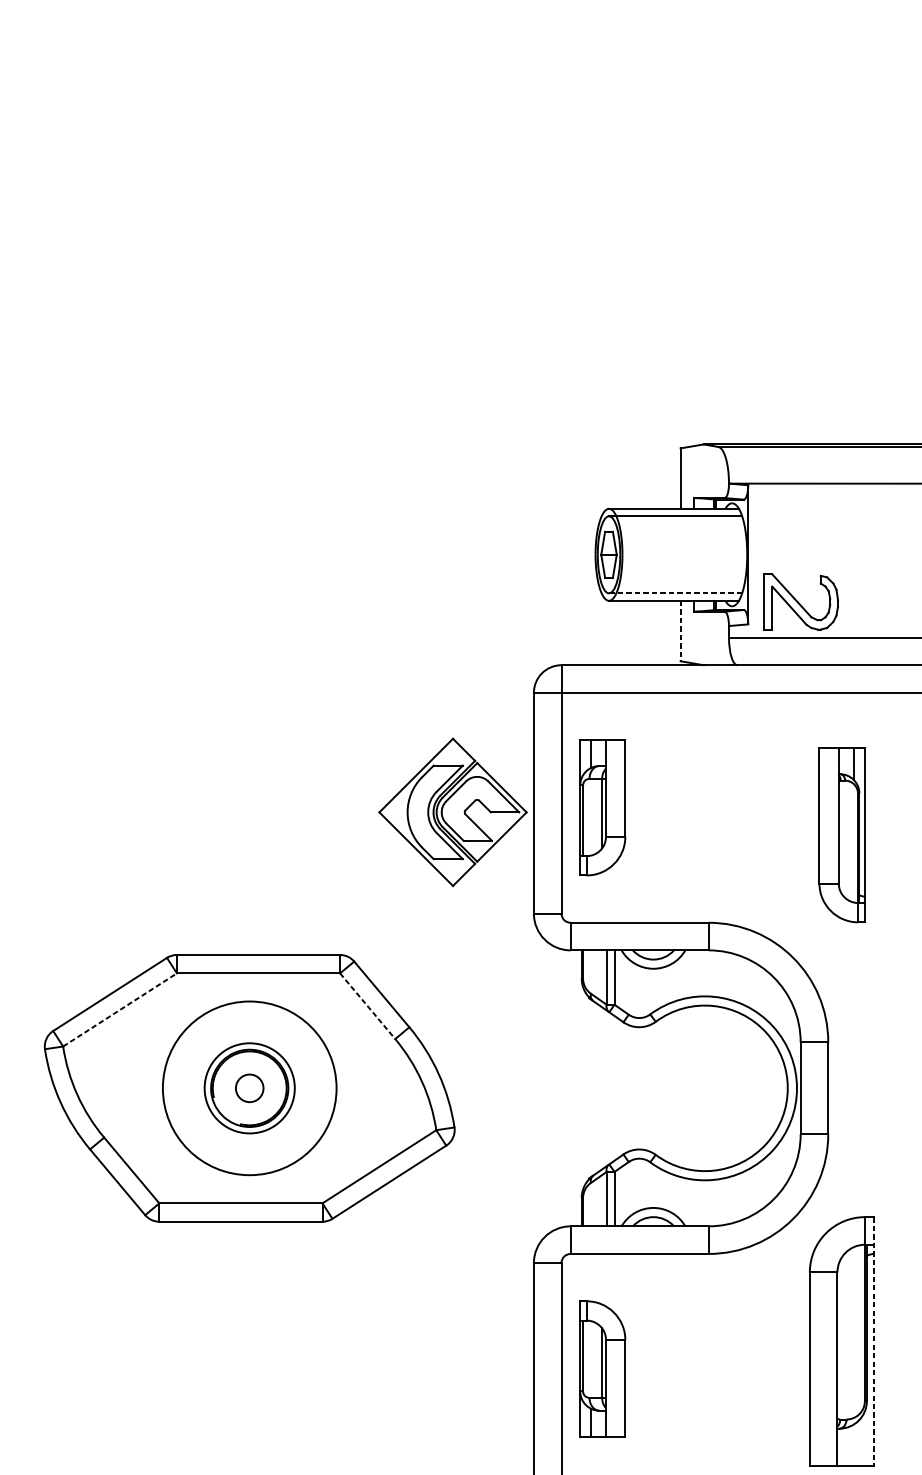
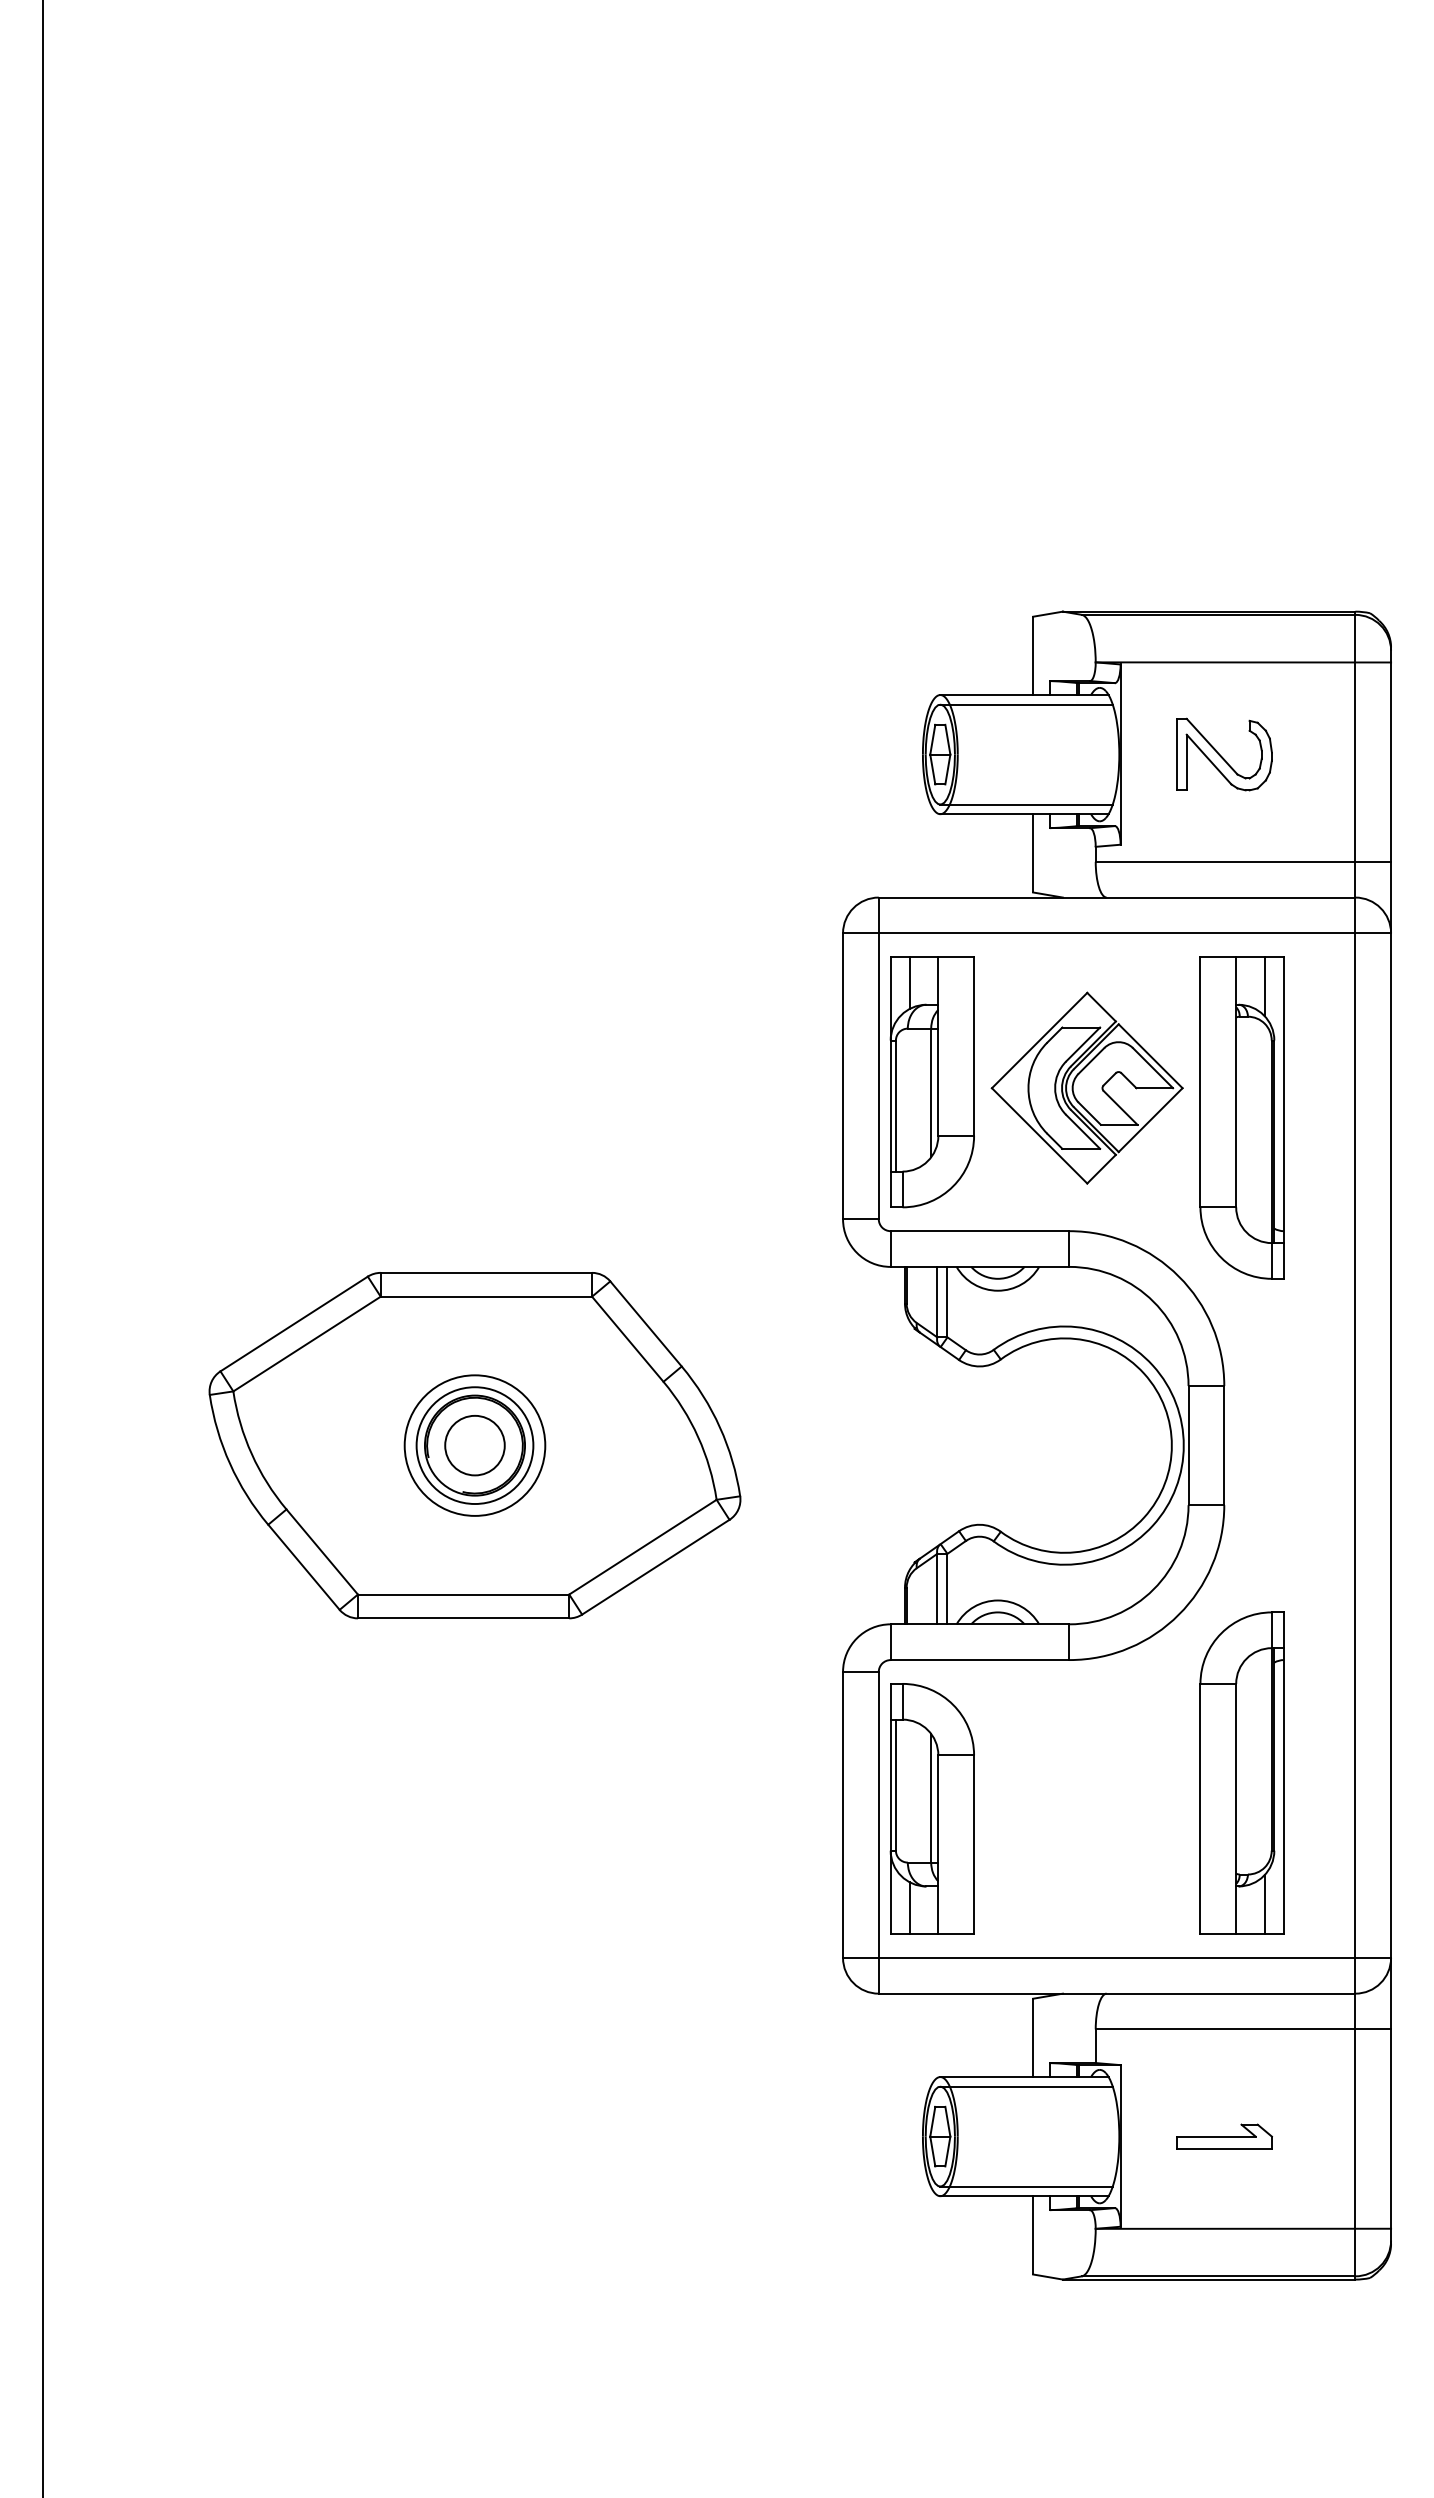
line: (675, 593) -> (1026, 804), dashed -> solid
part: (801, 601) -> (1224, 754), moved
line: (680, 631) -> (1033, 853), dashed -> solid
part: (602, 807) -> (931, 1082), size x1.43
part: (452, 811) -> (1086, 1087), moved
part: (841, 835) -> (1241, 1117), size x1.43
line: (367, 1006) -> (627, 1339), dashed -> solid
line: (120, 1010) -> (307, 1344), dashed -> solid
circle: (249, 1088) -> (474, 1445), size x0.62
circle: (249, 1088) -> (474, 1445), size x1.67
line: (873, 1341) -> (1283, 1773), dashed -> solid
part: (602, 1368) -> (931, 1808), size x1.43
line: (859, 1442) -> (1264, 1904), added

